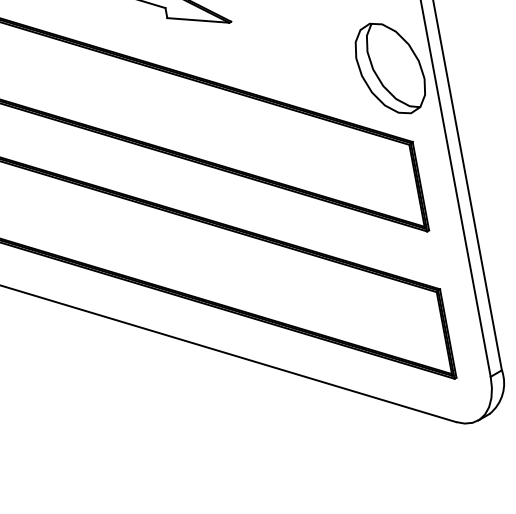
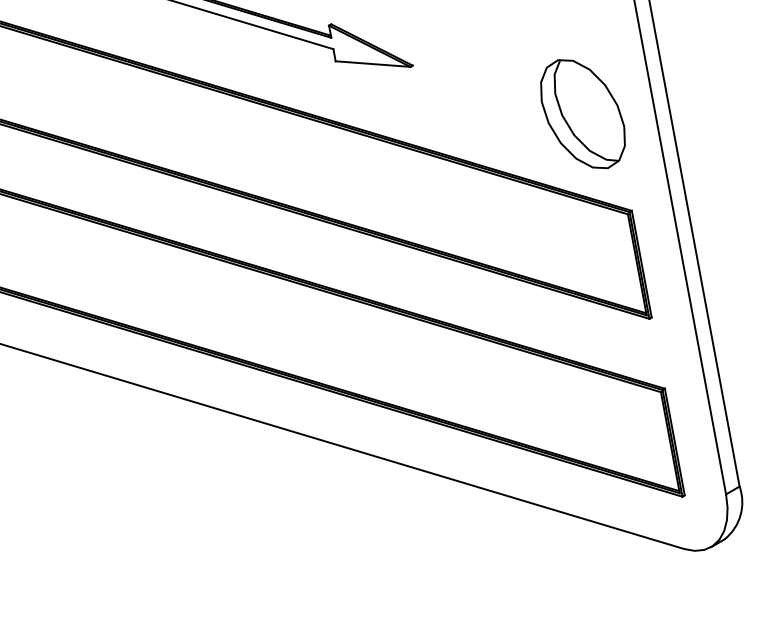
part: (389, 68) -> (582, 114), moved

